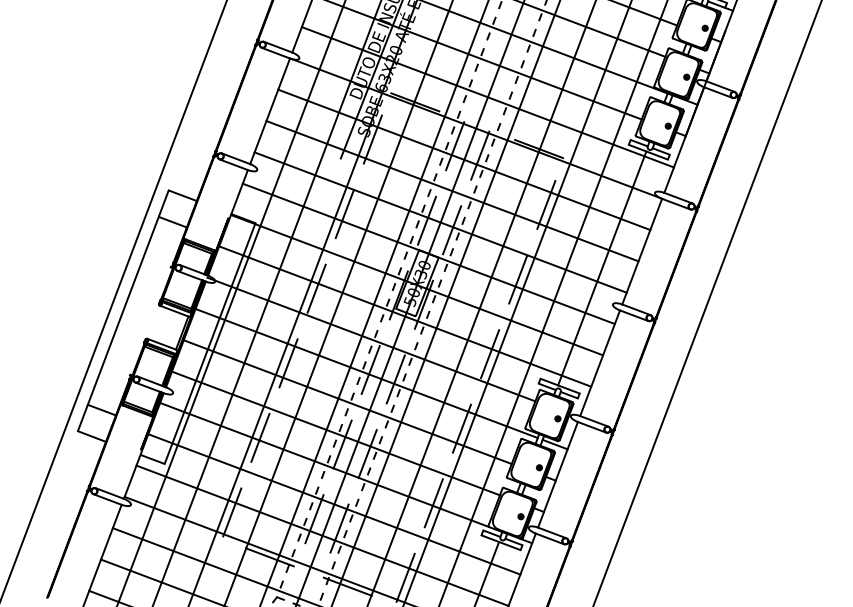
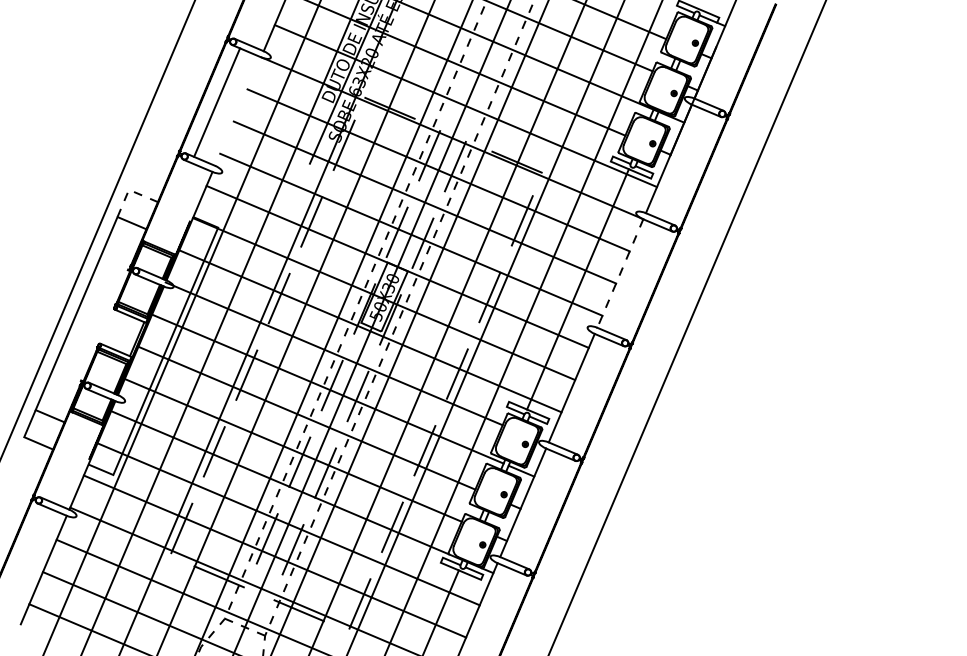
line: (270, 111) -> (217, 102), moved
line: (169, 191) -> (129, 190), solid -> dashed
line: (642, 251) -> (620, 273), solid -> dashed

